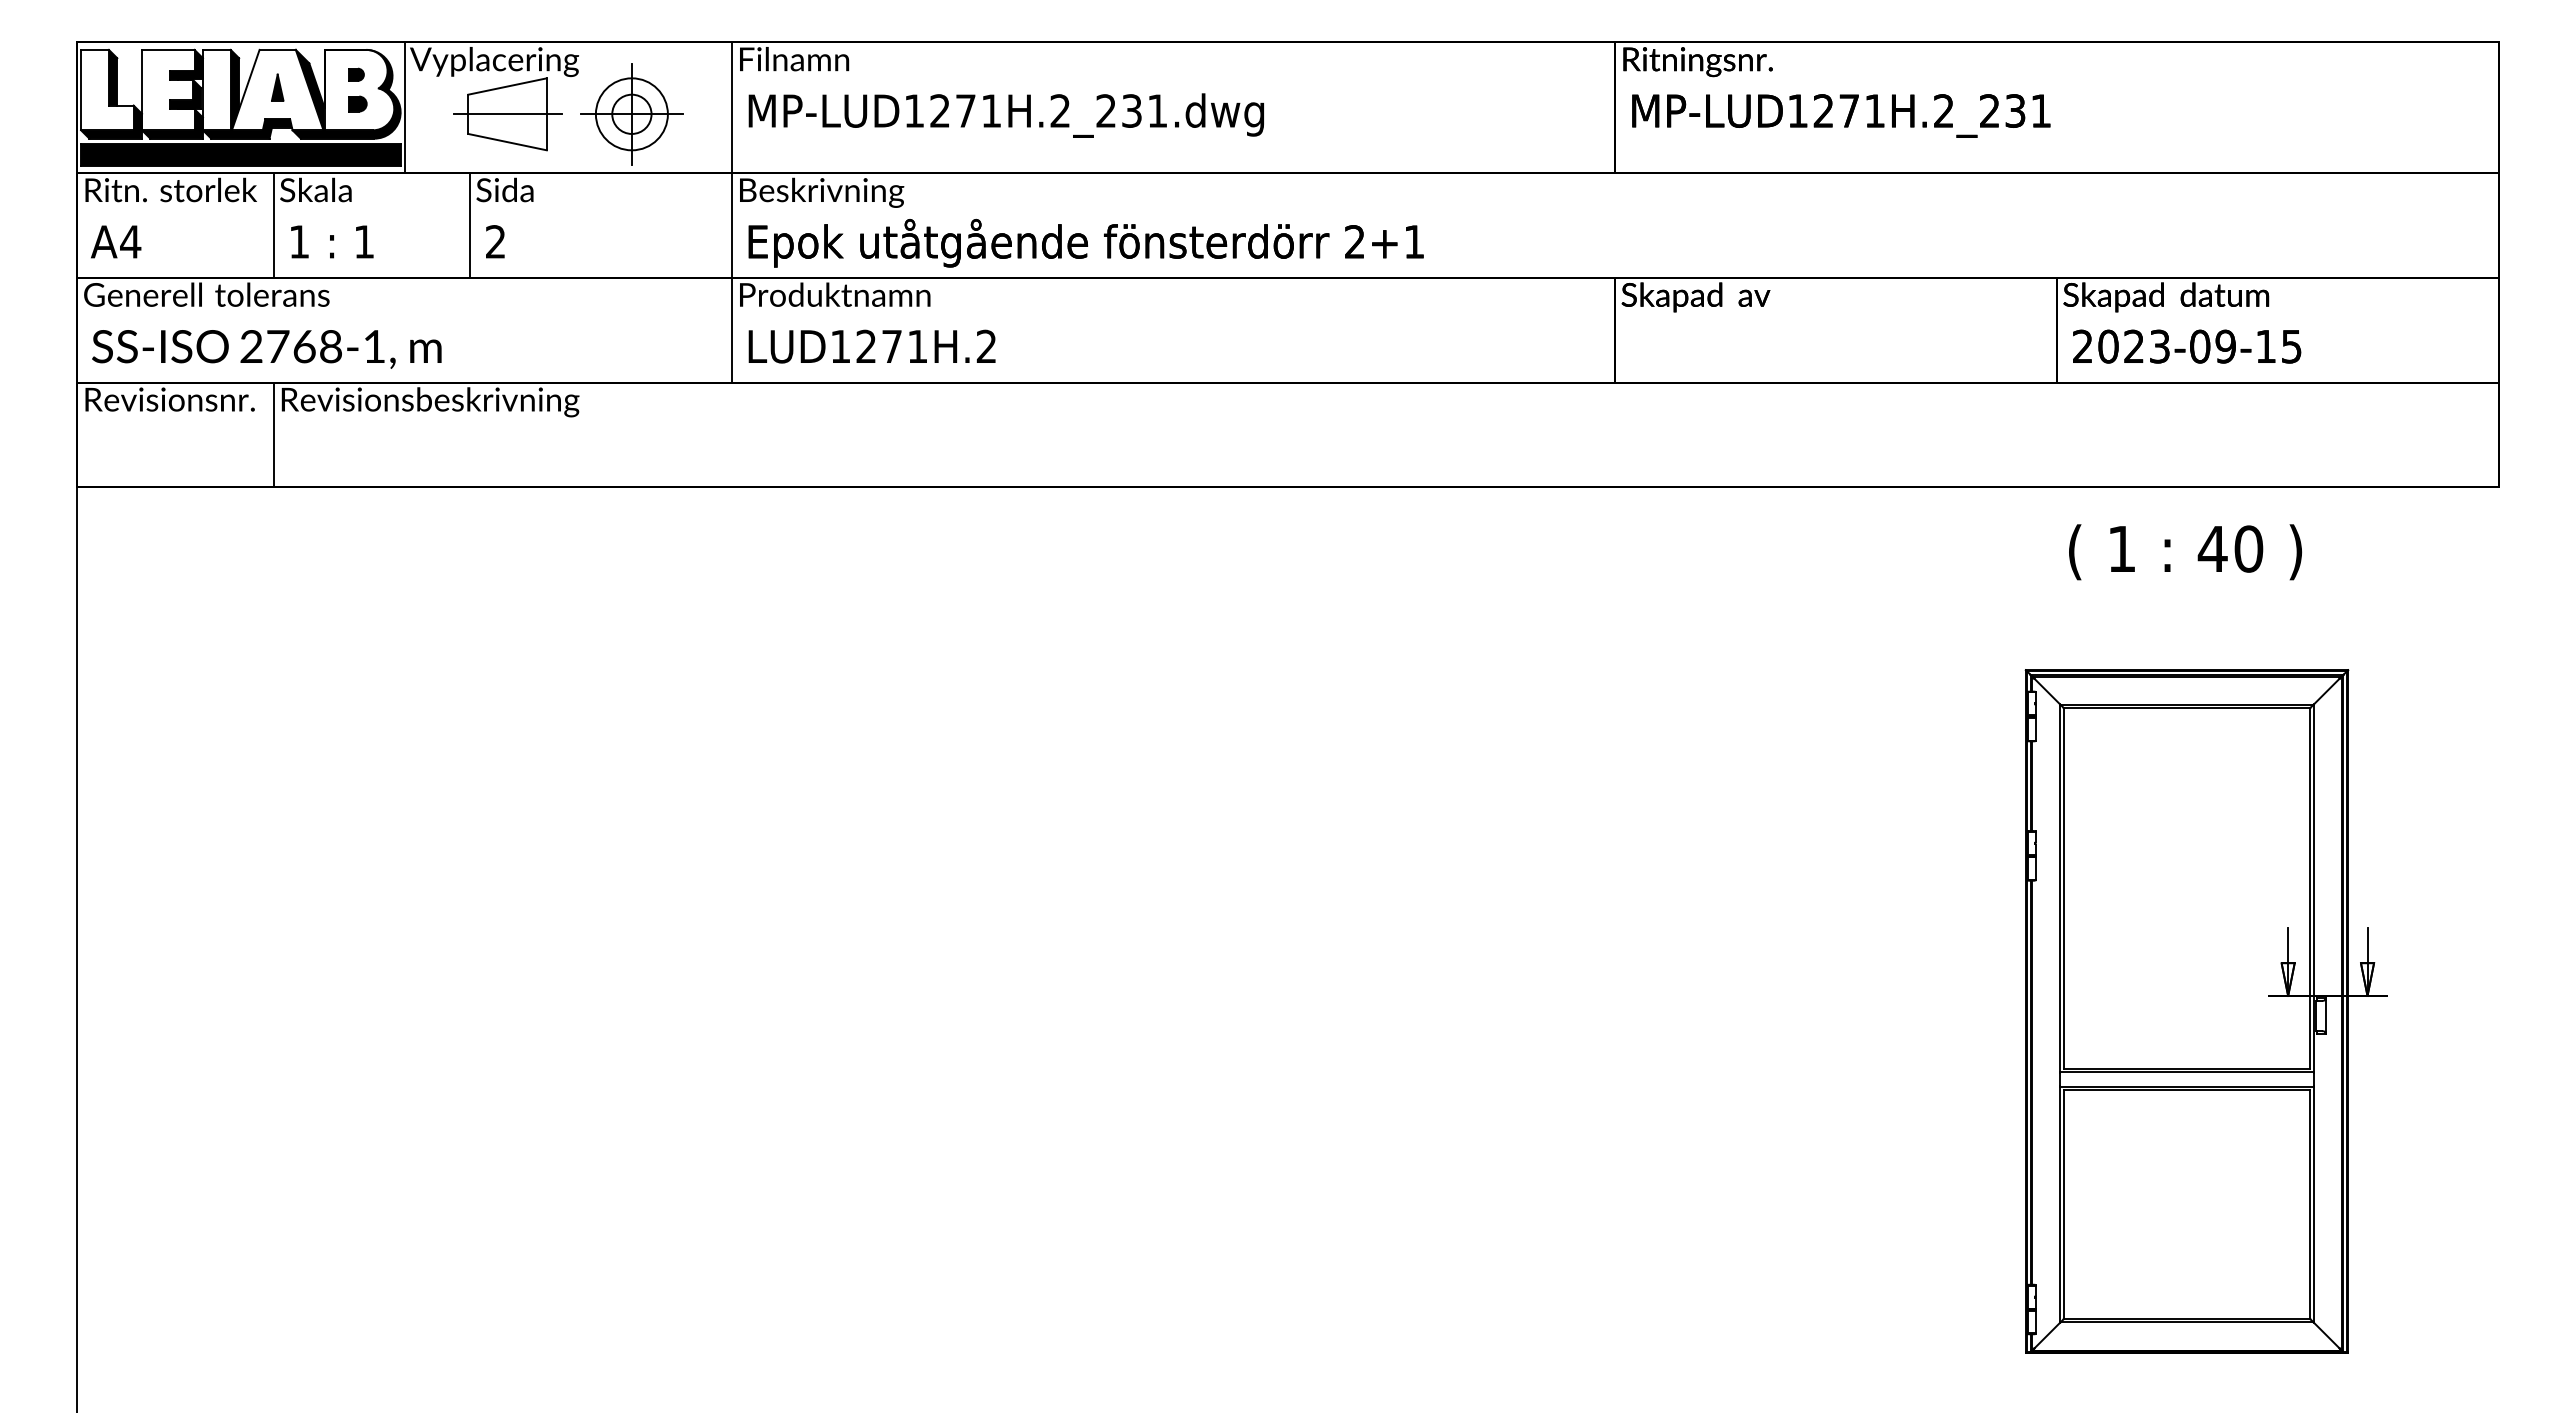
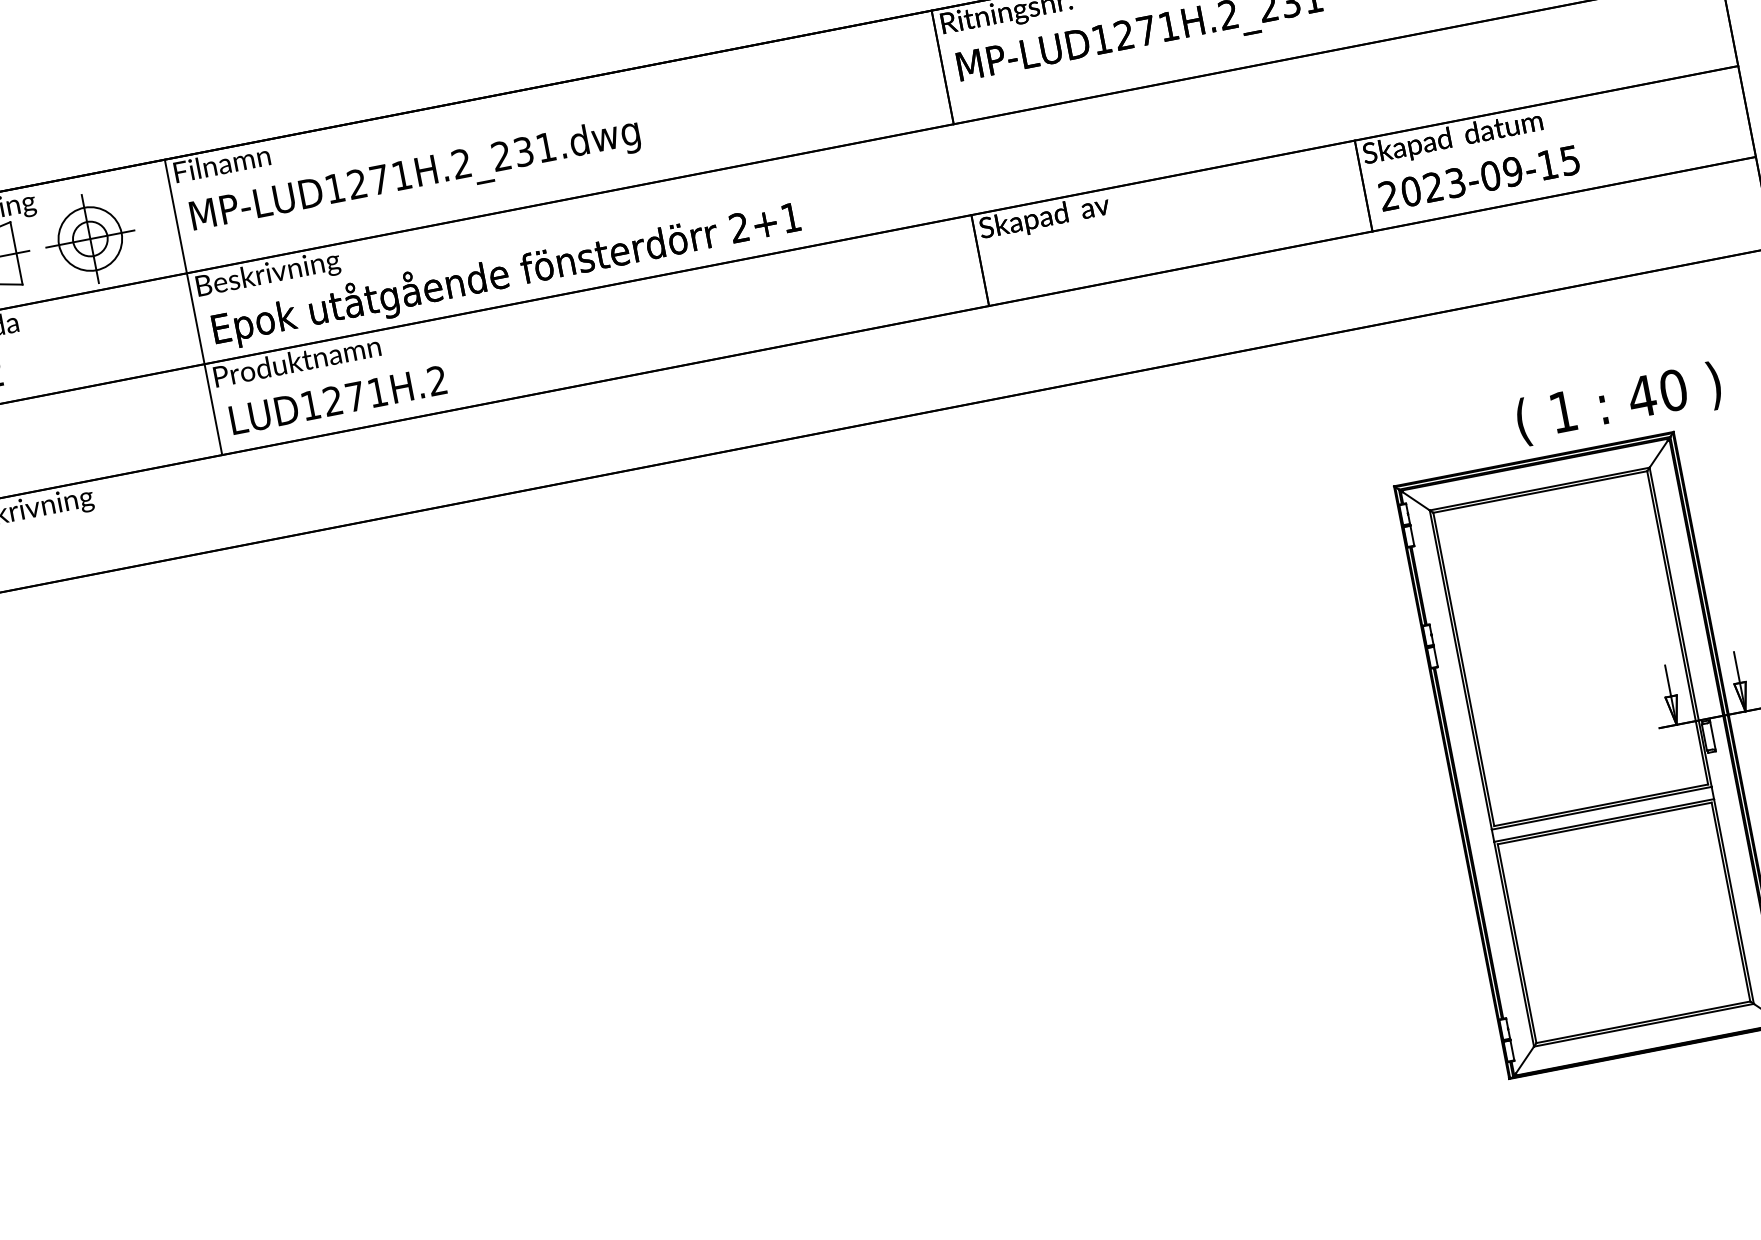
text: (2185, 552) -> (1619, 404), moved

